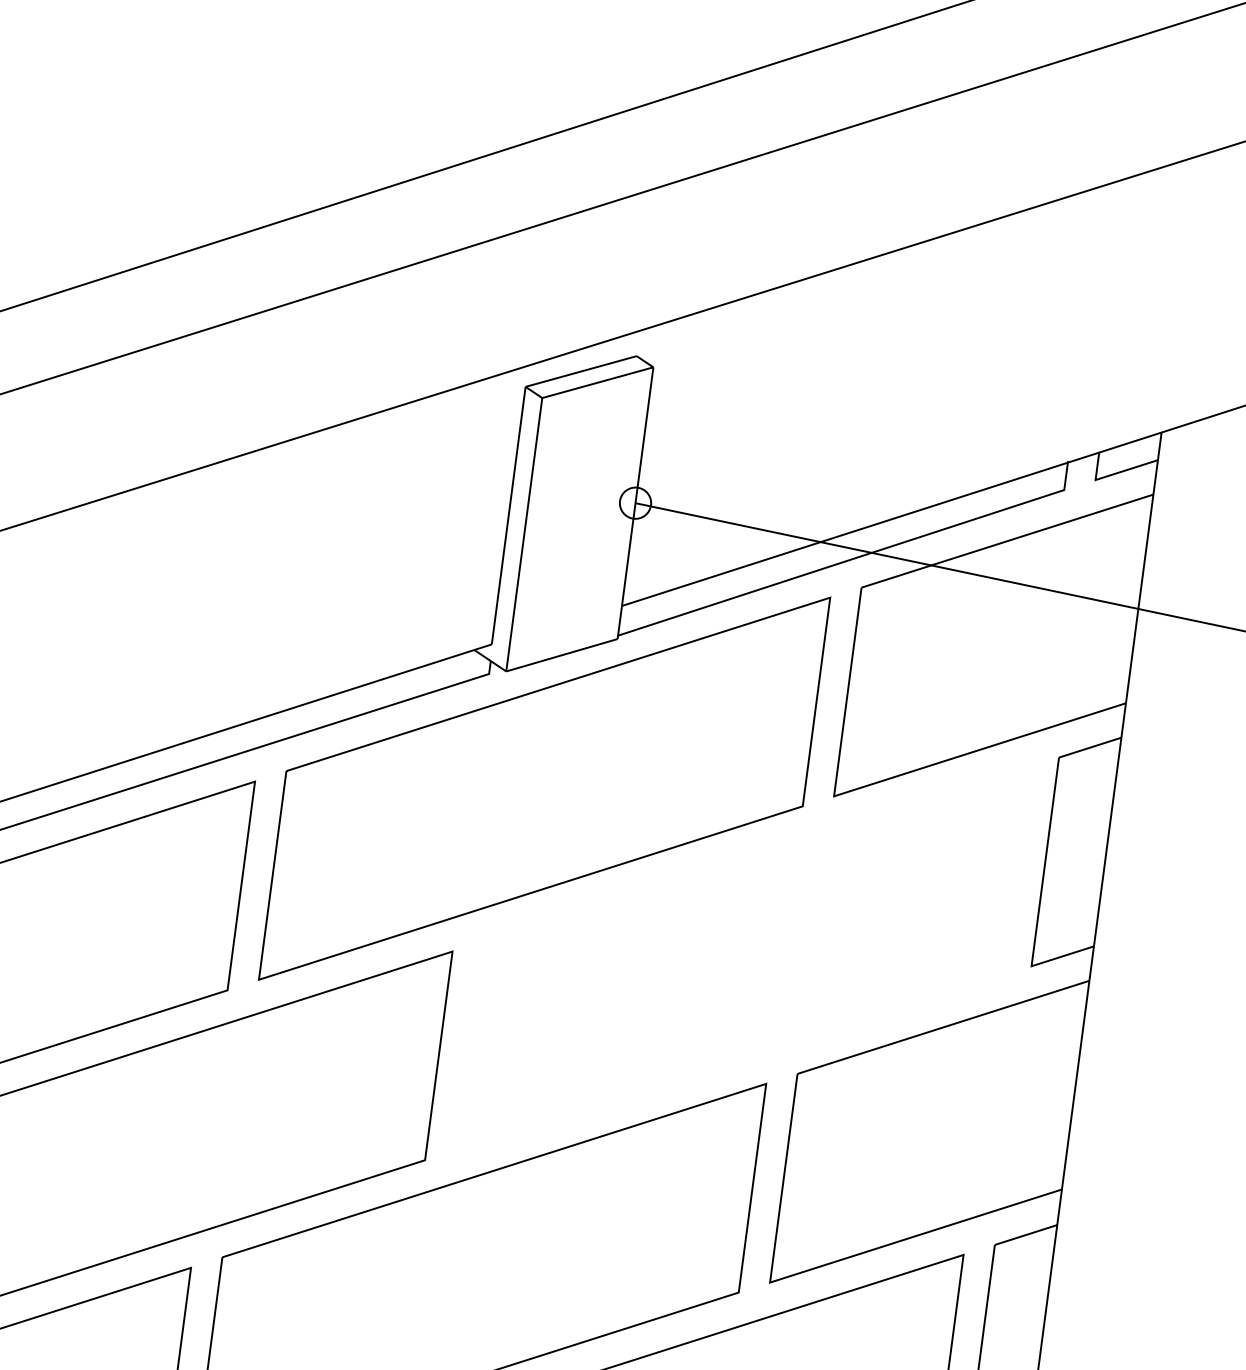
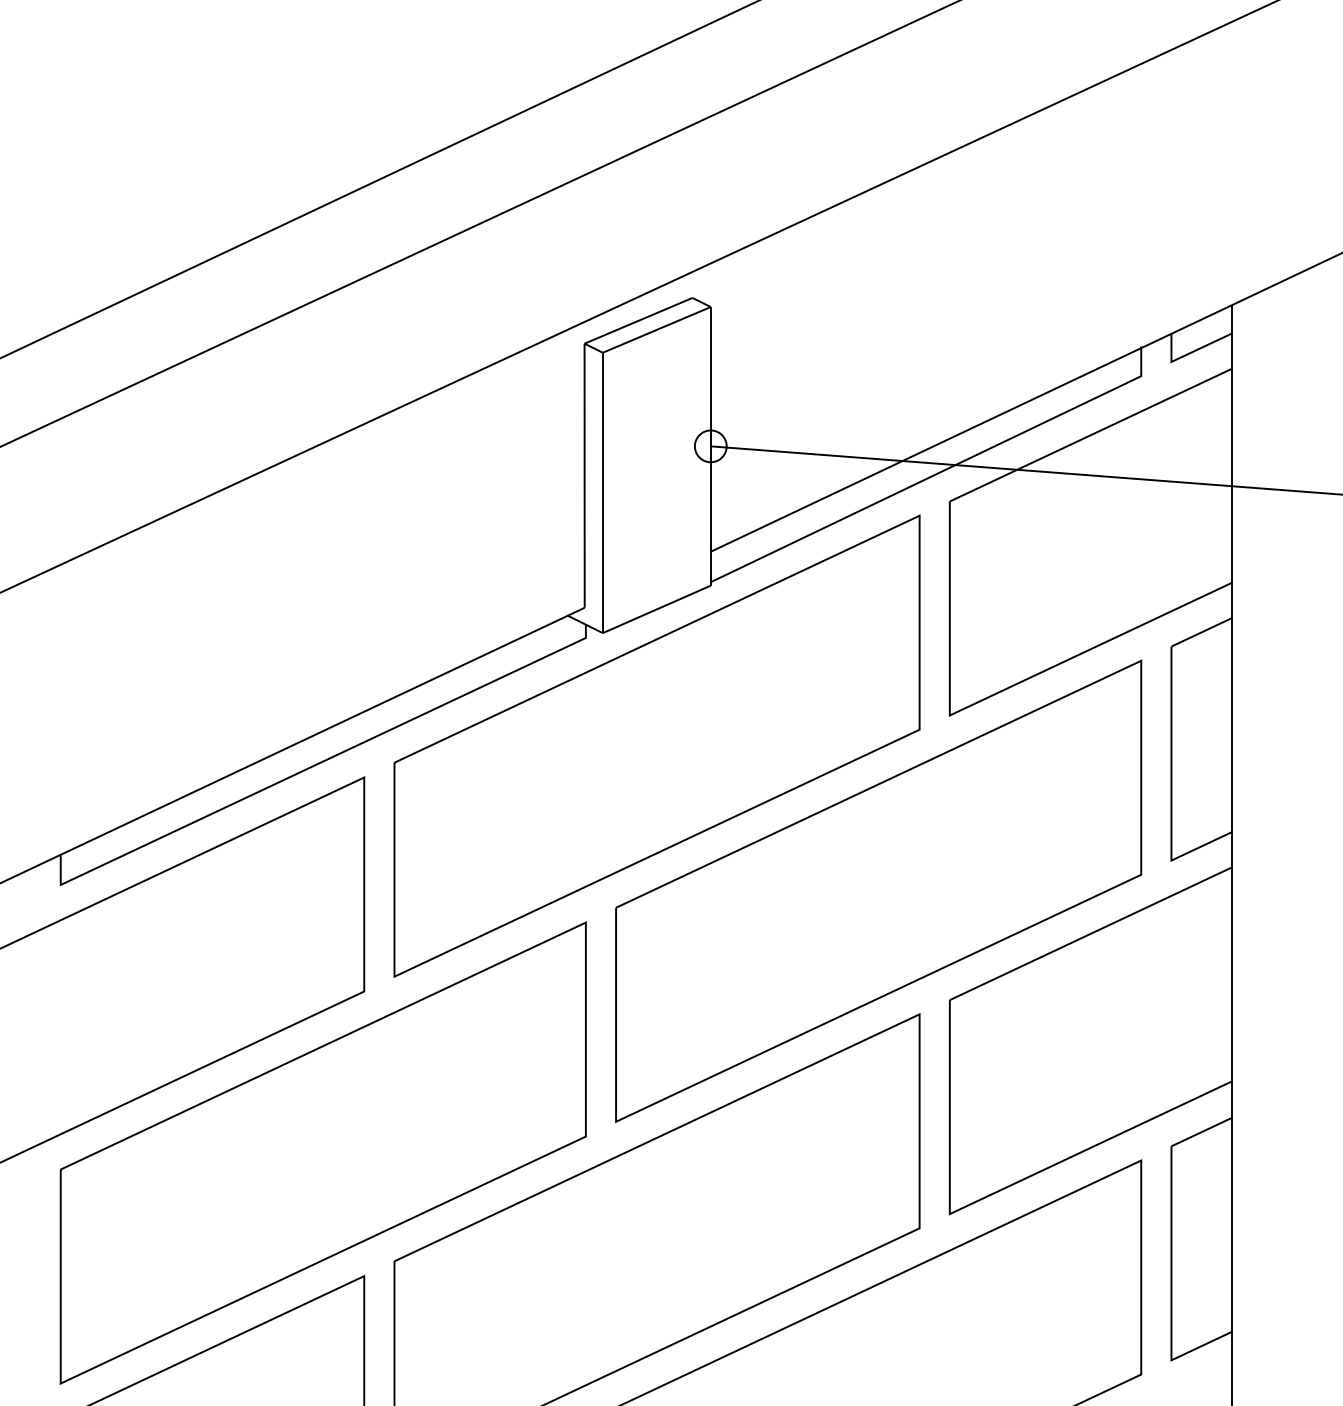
part: (742, 957) -> (878, 890), added

